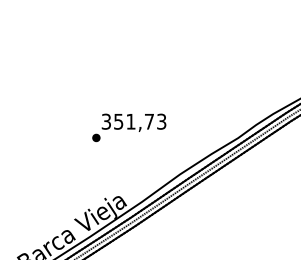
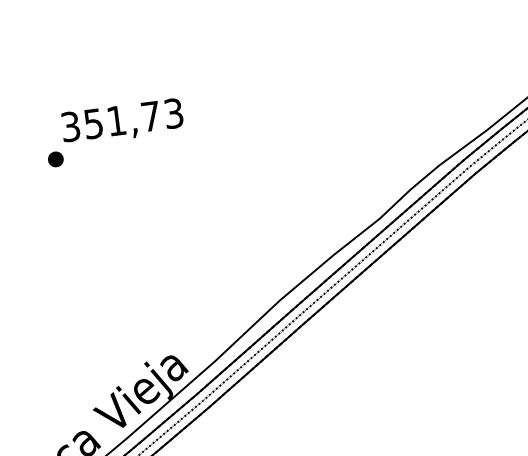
text: (129, 127) -> (115, 132), moved

